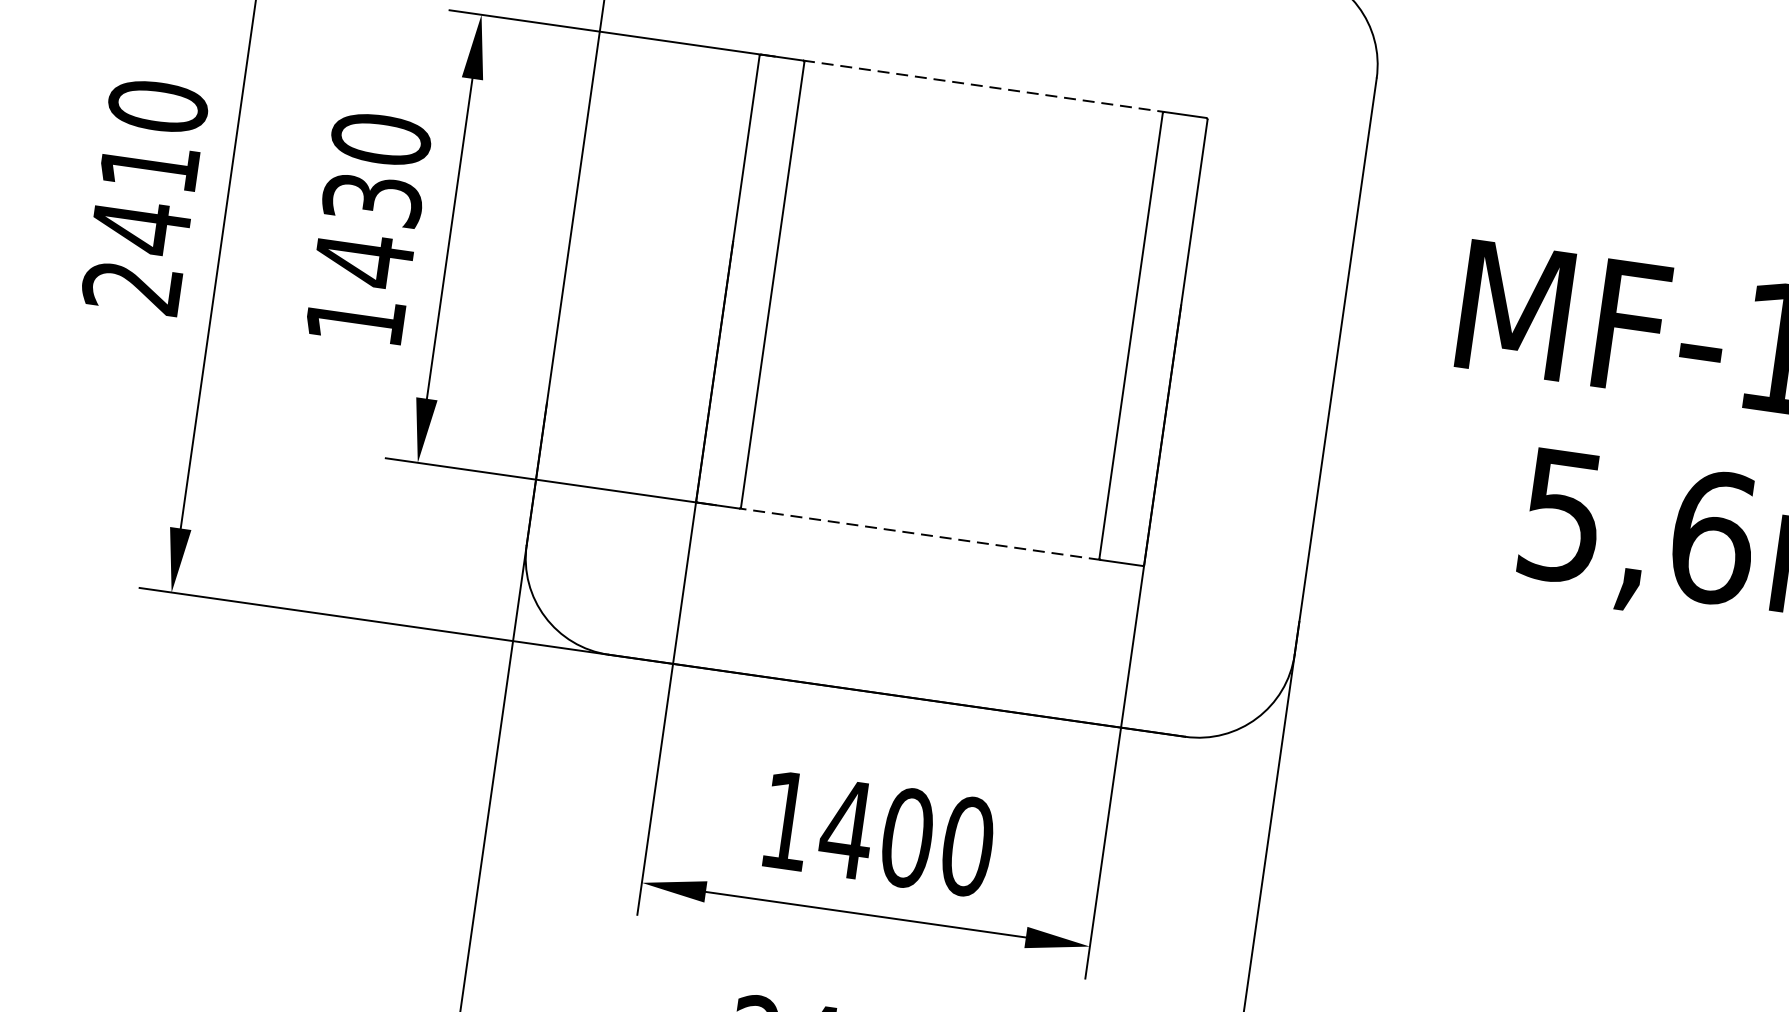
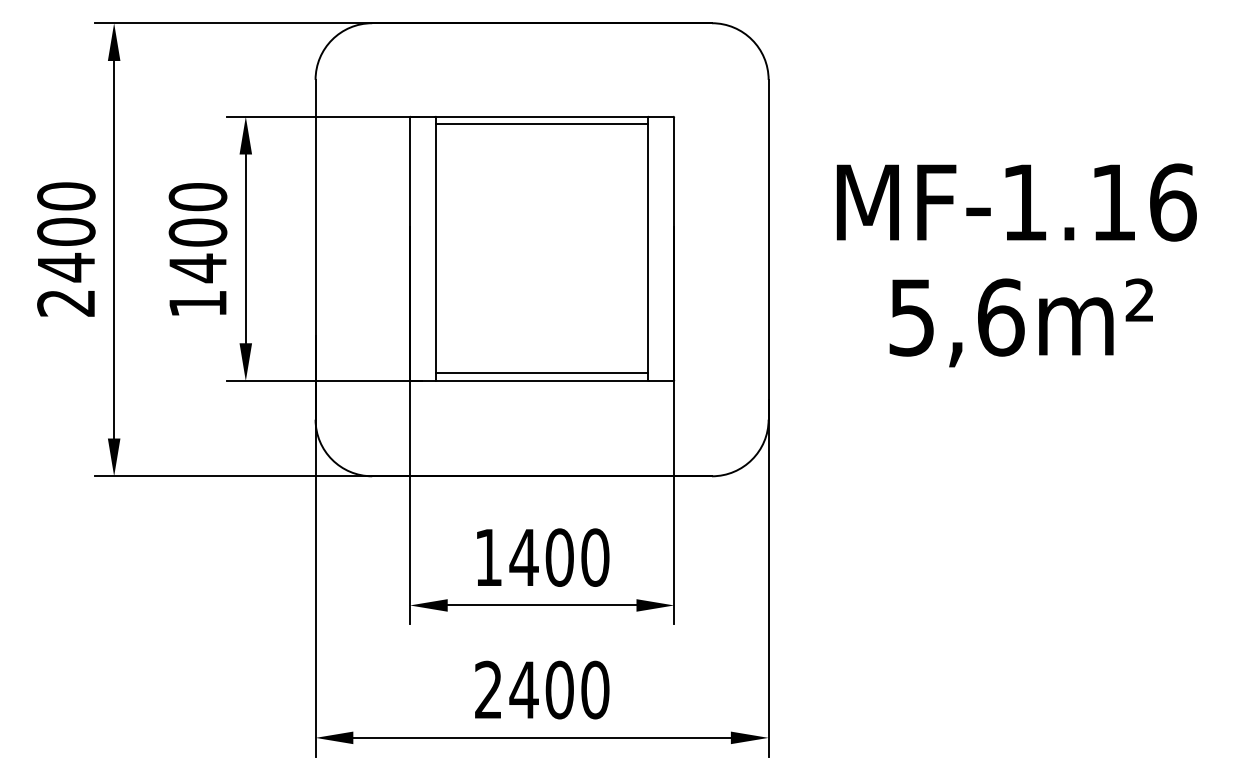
line: (984, 85) -> (542, 116), dashed -> solid
line: (980, 99) -> (541, 124), added
text: (149, 166) -> (66, 231), 2410 -> 2400
text: (371, 199) -> (197, 232), 1430 -> 1400
line: (920, 521) -> (541, 373), added
line: (920, 533) -> (542, 380), dashed -> solid

